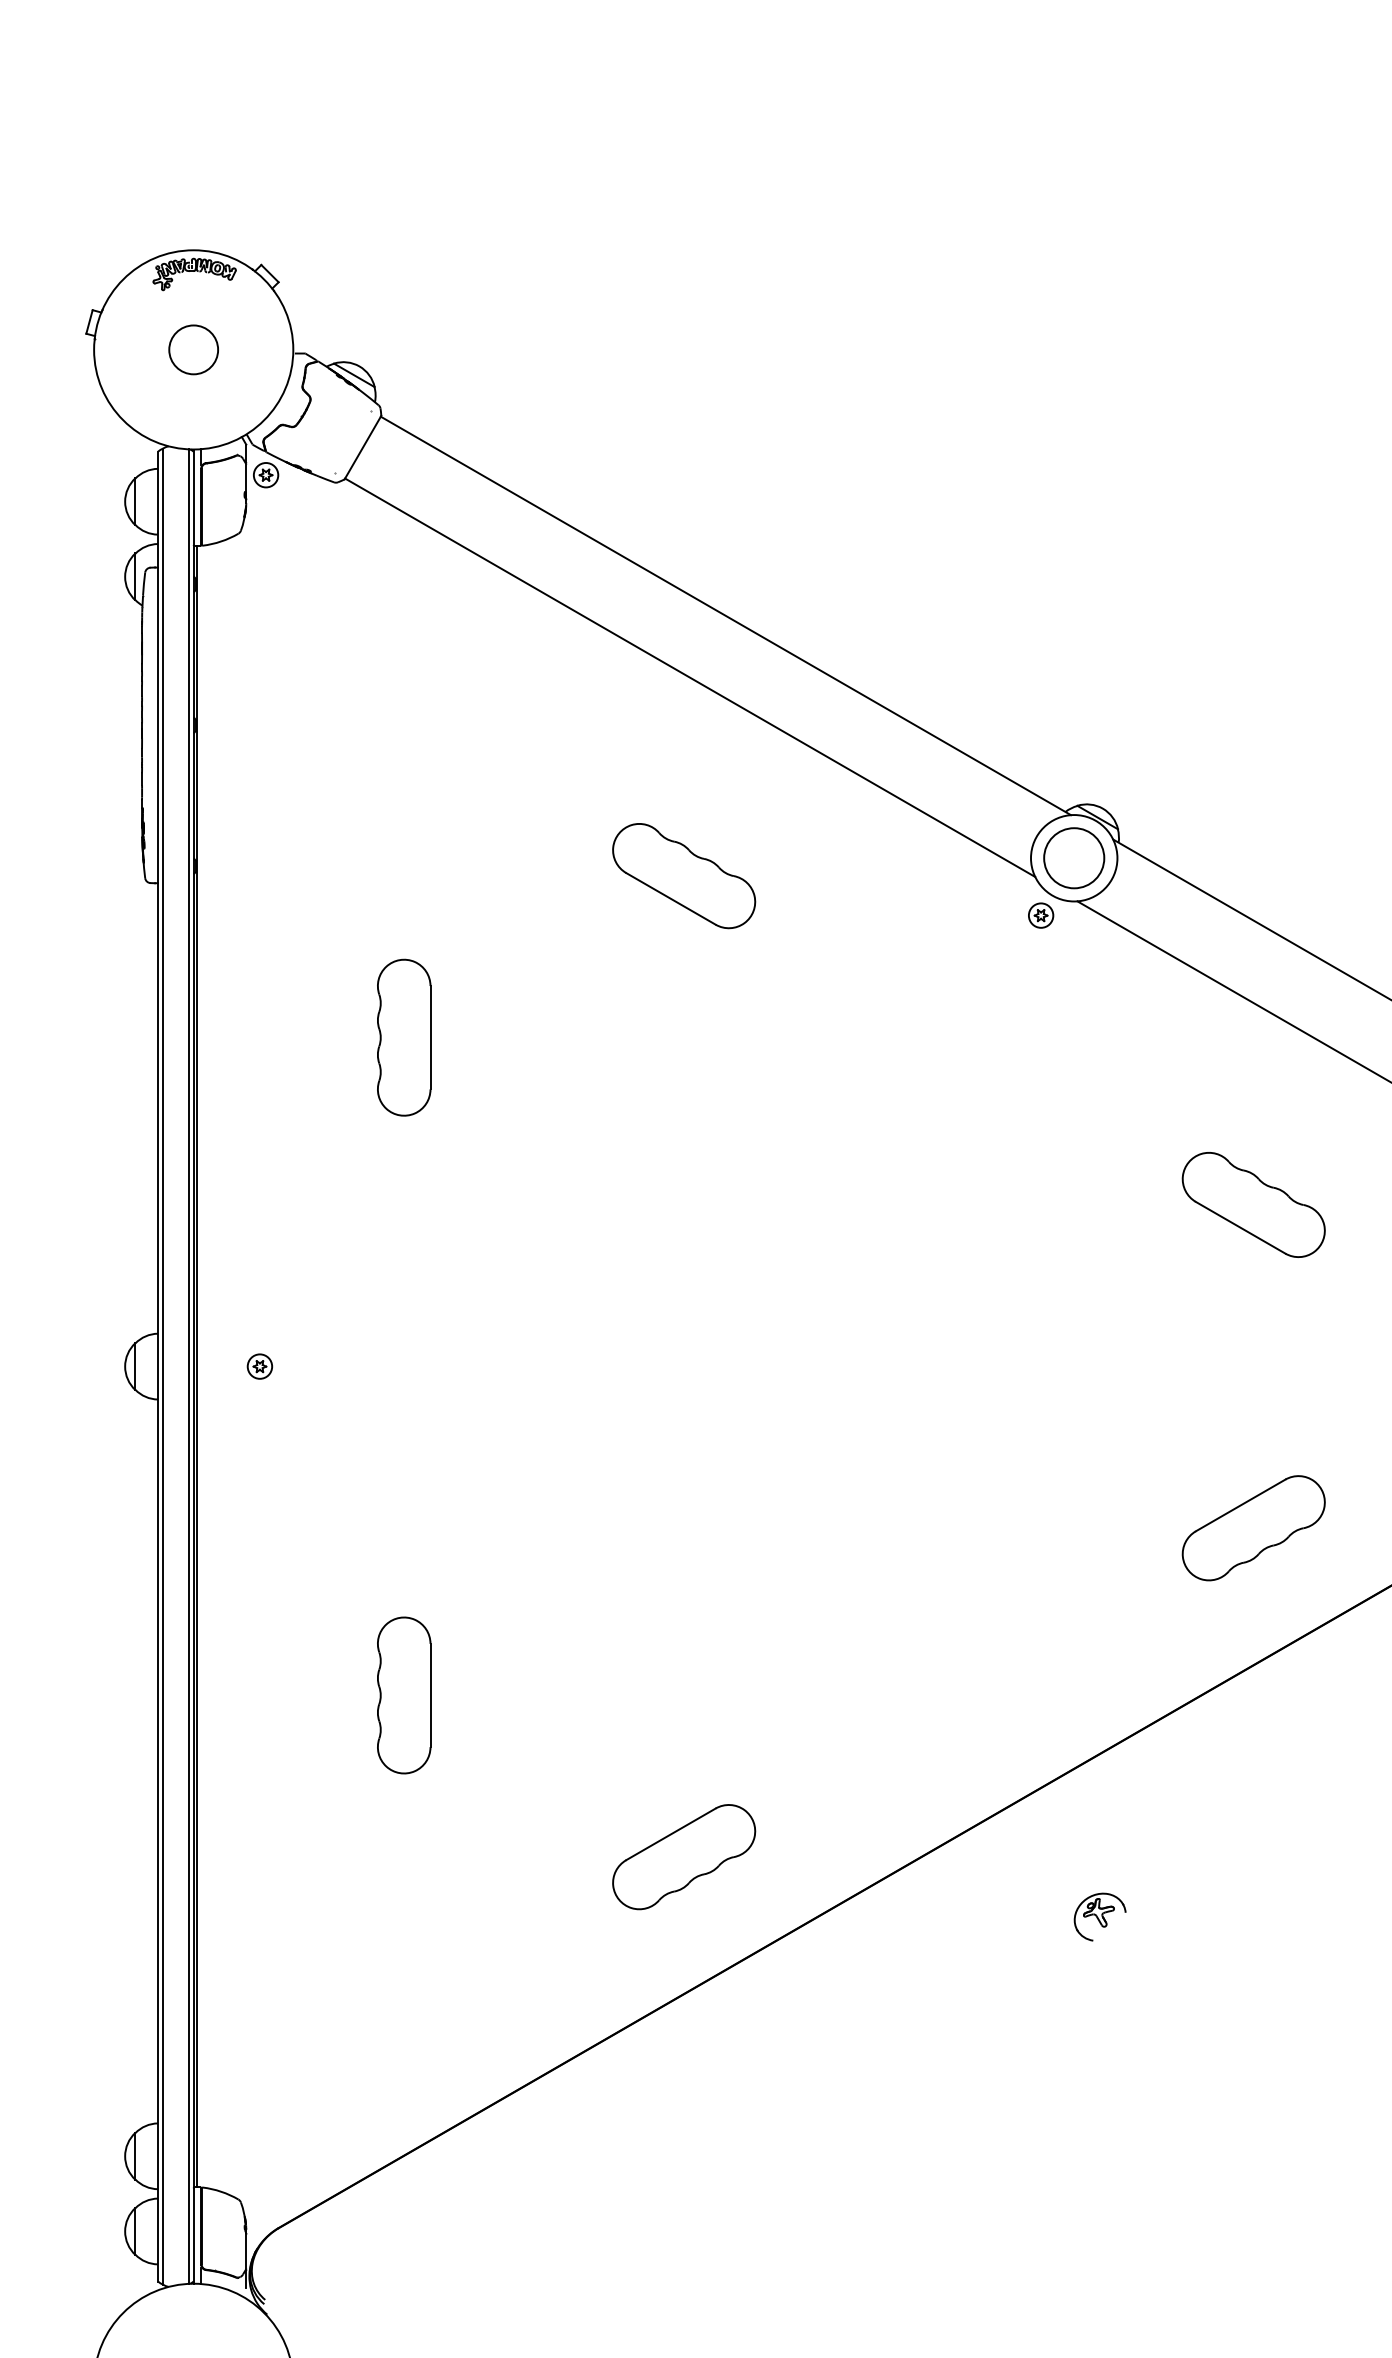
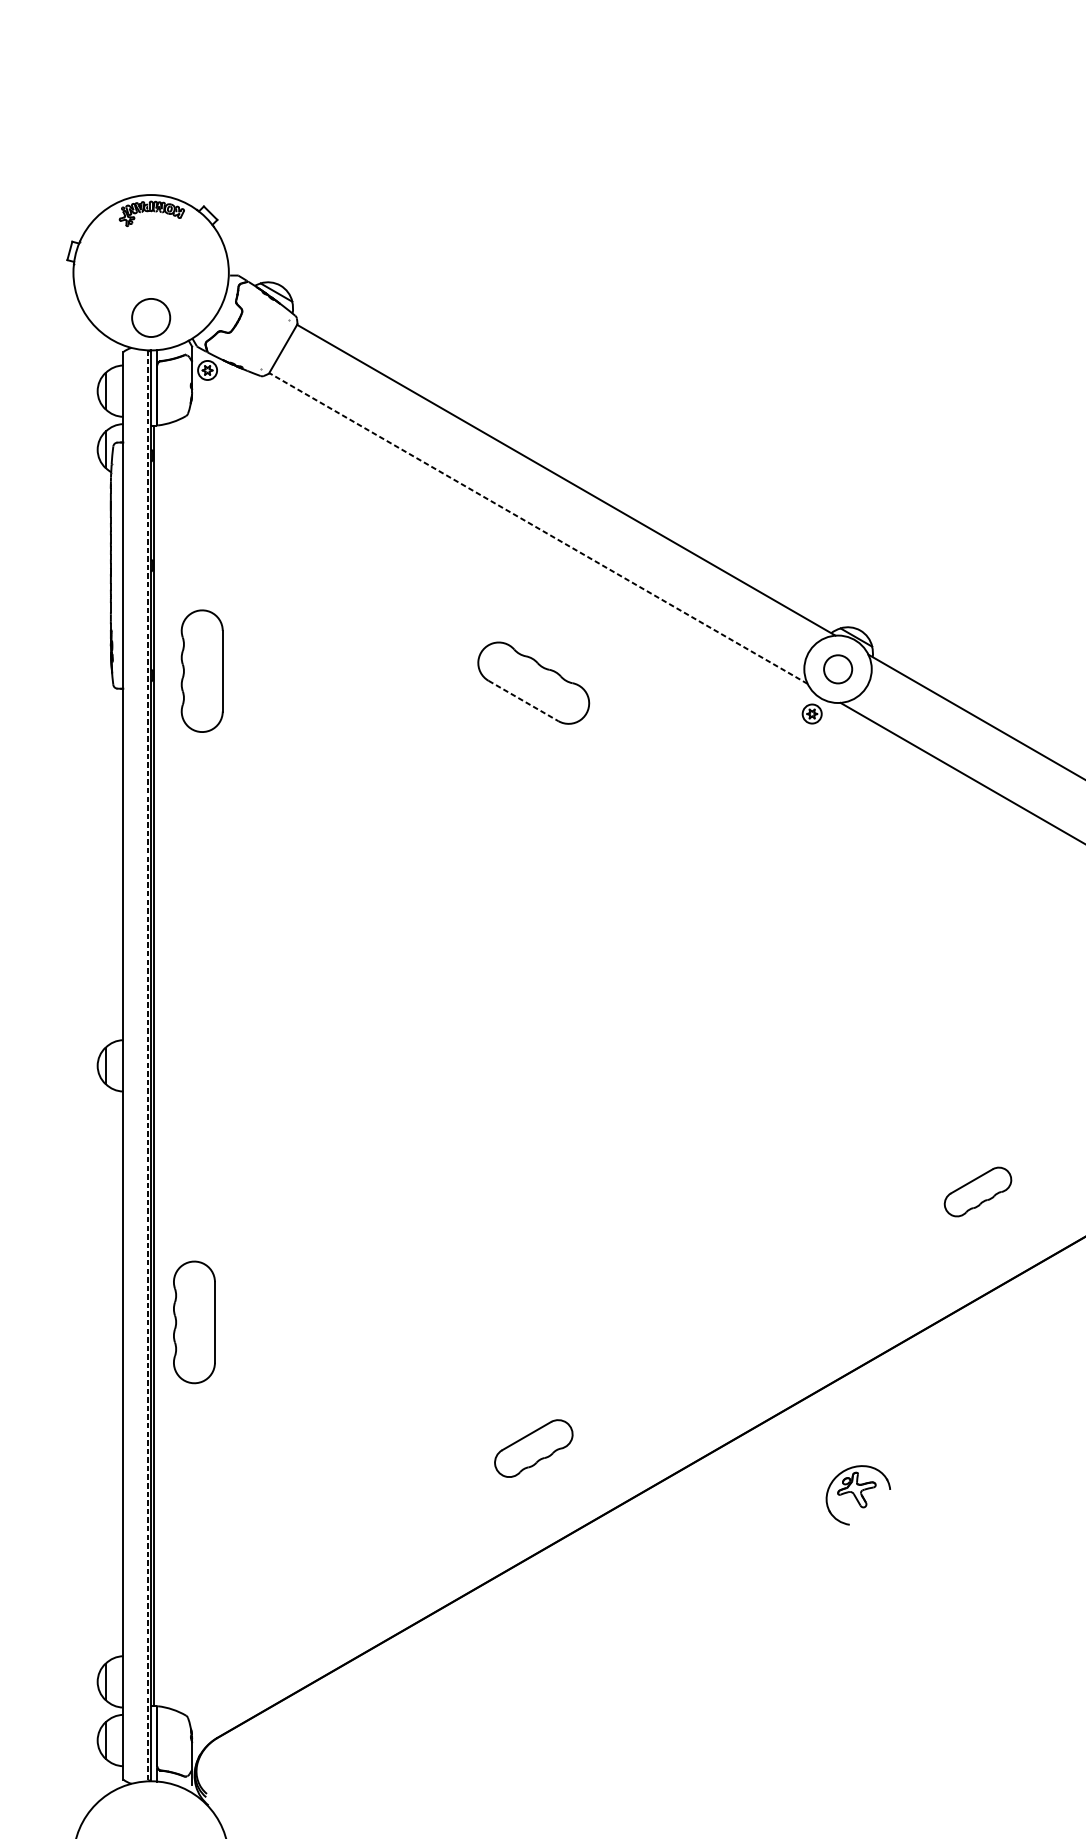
circle: (193, 349) -> (150, 317), moved
line: (689, 677) -> (537, 528), solid -> dashed
circle: (1074, 858) -> (838, 669), size x0.6
line: (671, 898) -> (523, 700), solid -> dashed
part: (404, 1037) -> (202, 671), moved
part: (1253, 1204) -> (977, 939), removed
line: (162, 1366) -> (126, 1065), removed
part: (259, 1366) -> (202, 1065), removed
line: (189, 1367) -> (147, 1066), solid -> dashed
part: (1253, 1528) -> (977, 1192), size x0.6
part: (404, 1695) -> (194, 1322), moved
part: (684, 1857) -> (534, 1448), size x0.7
part: (1099, 1916) -> (857, 1494), size x1.6

